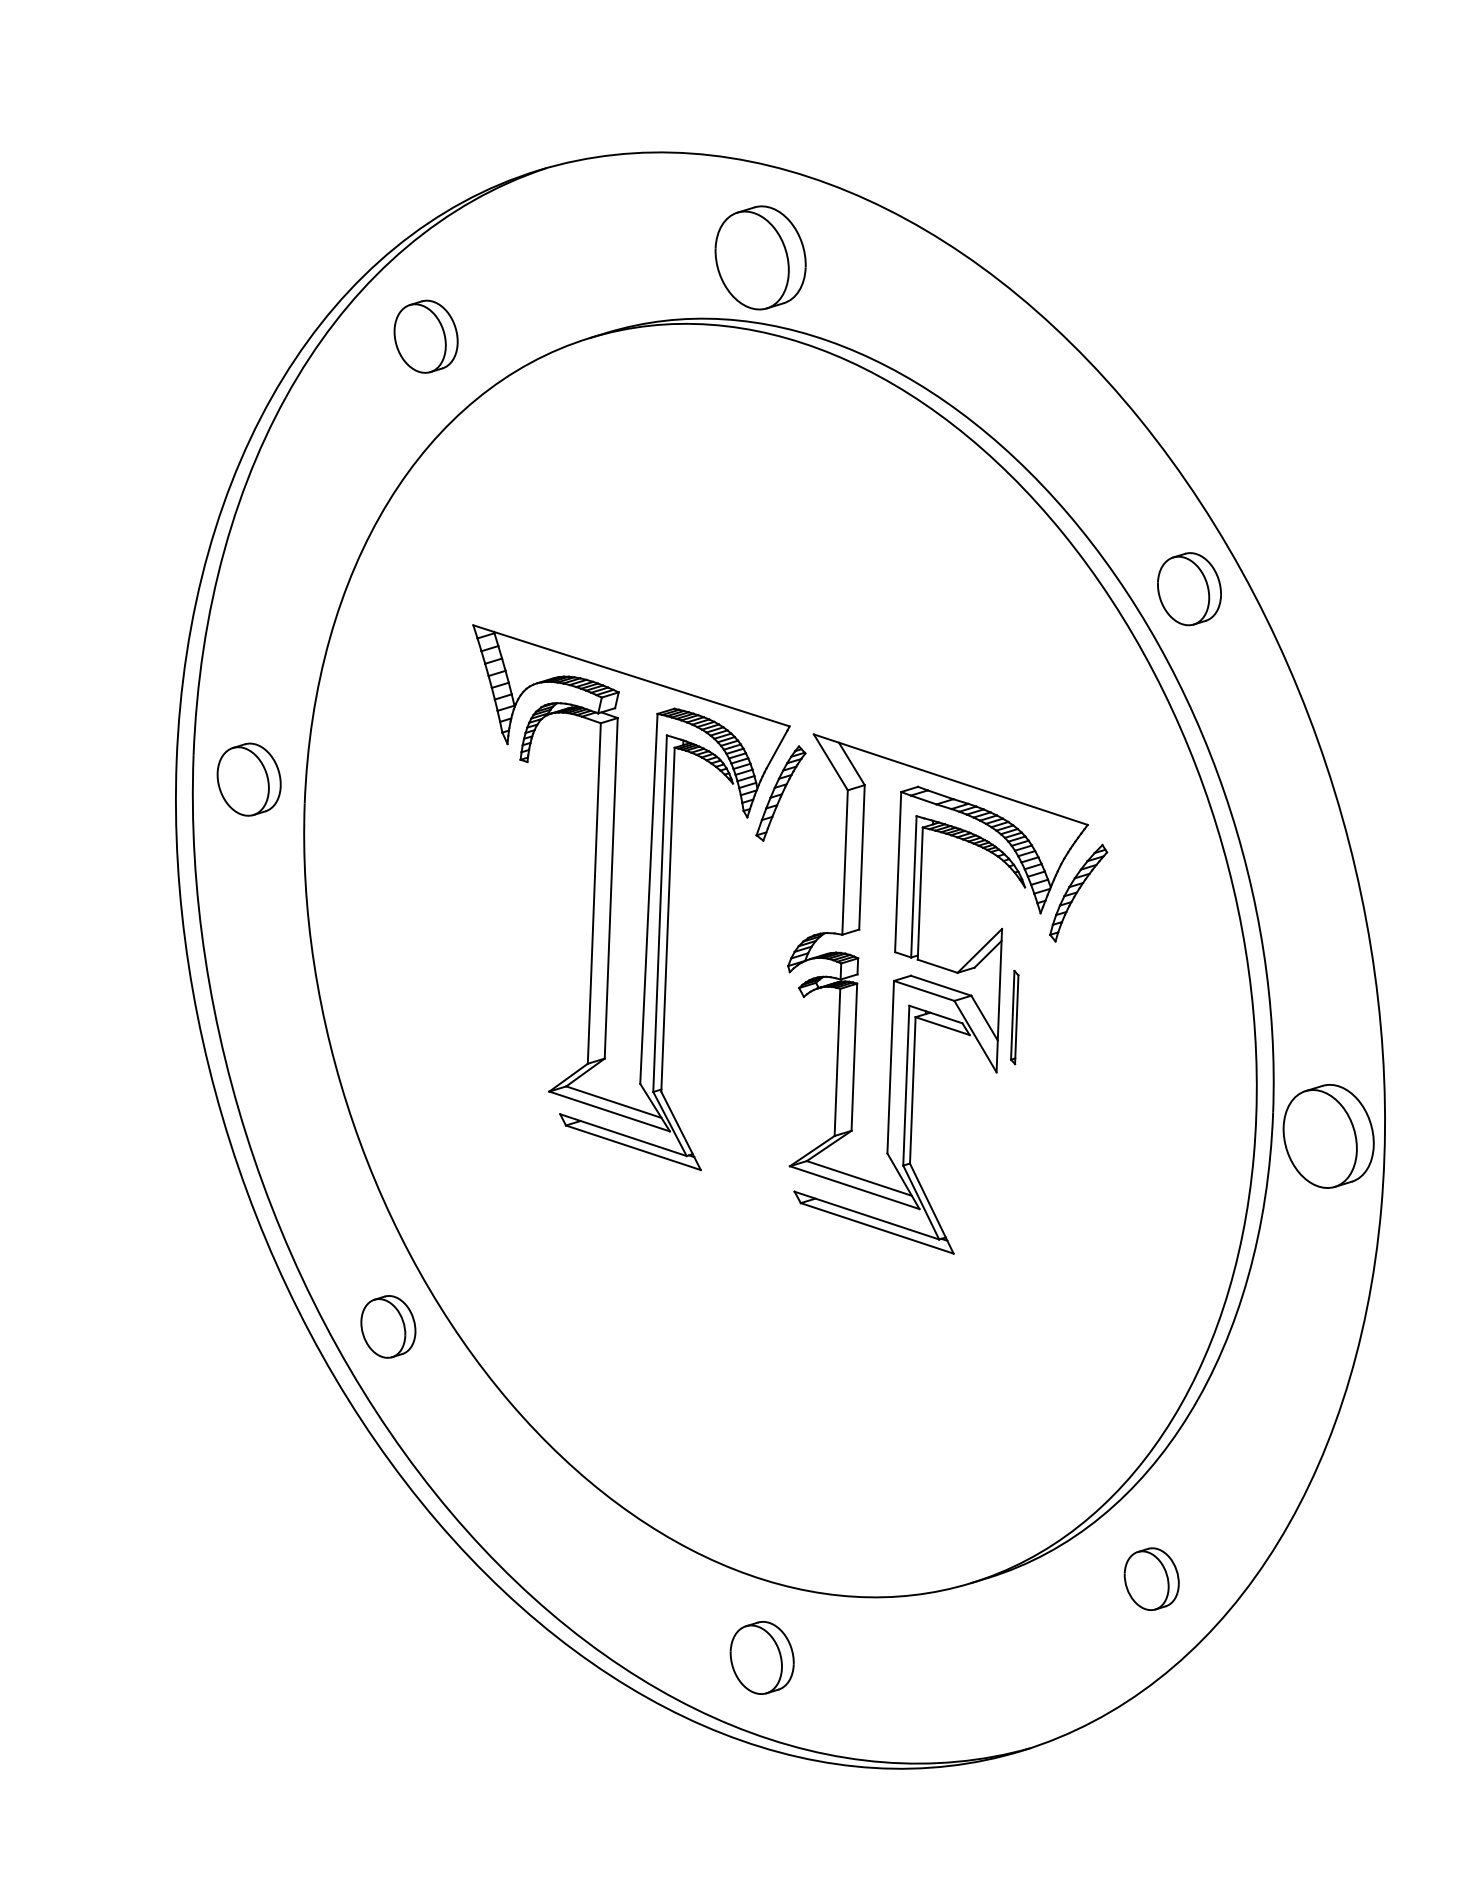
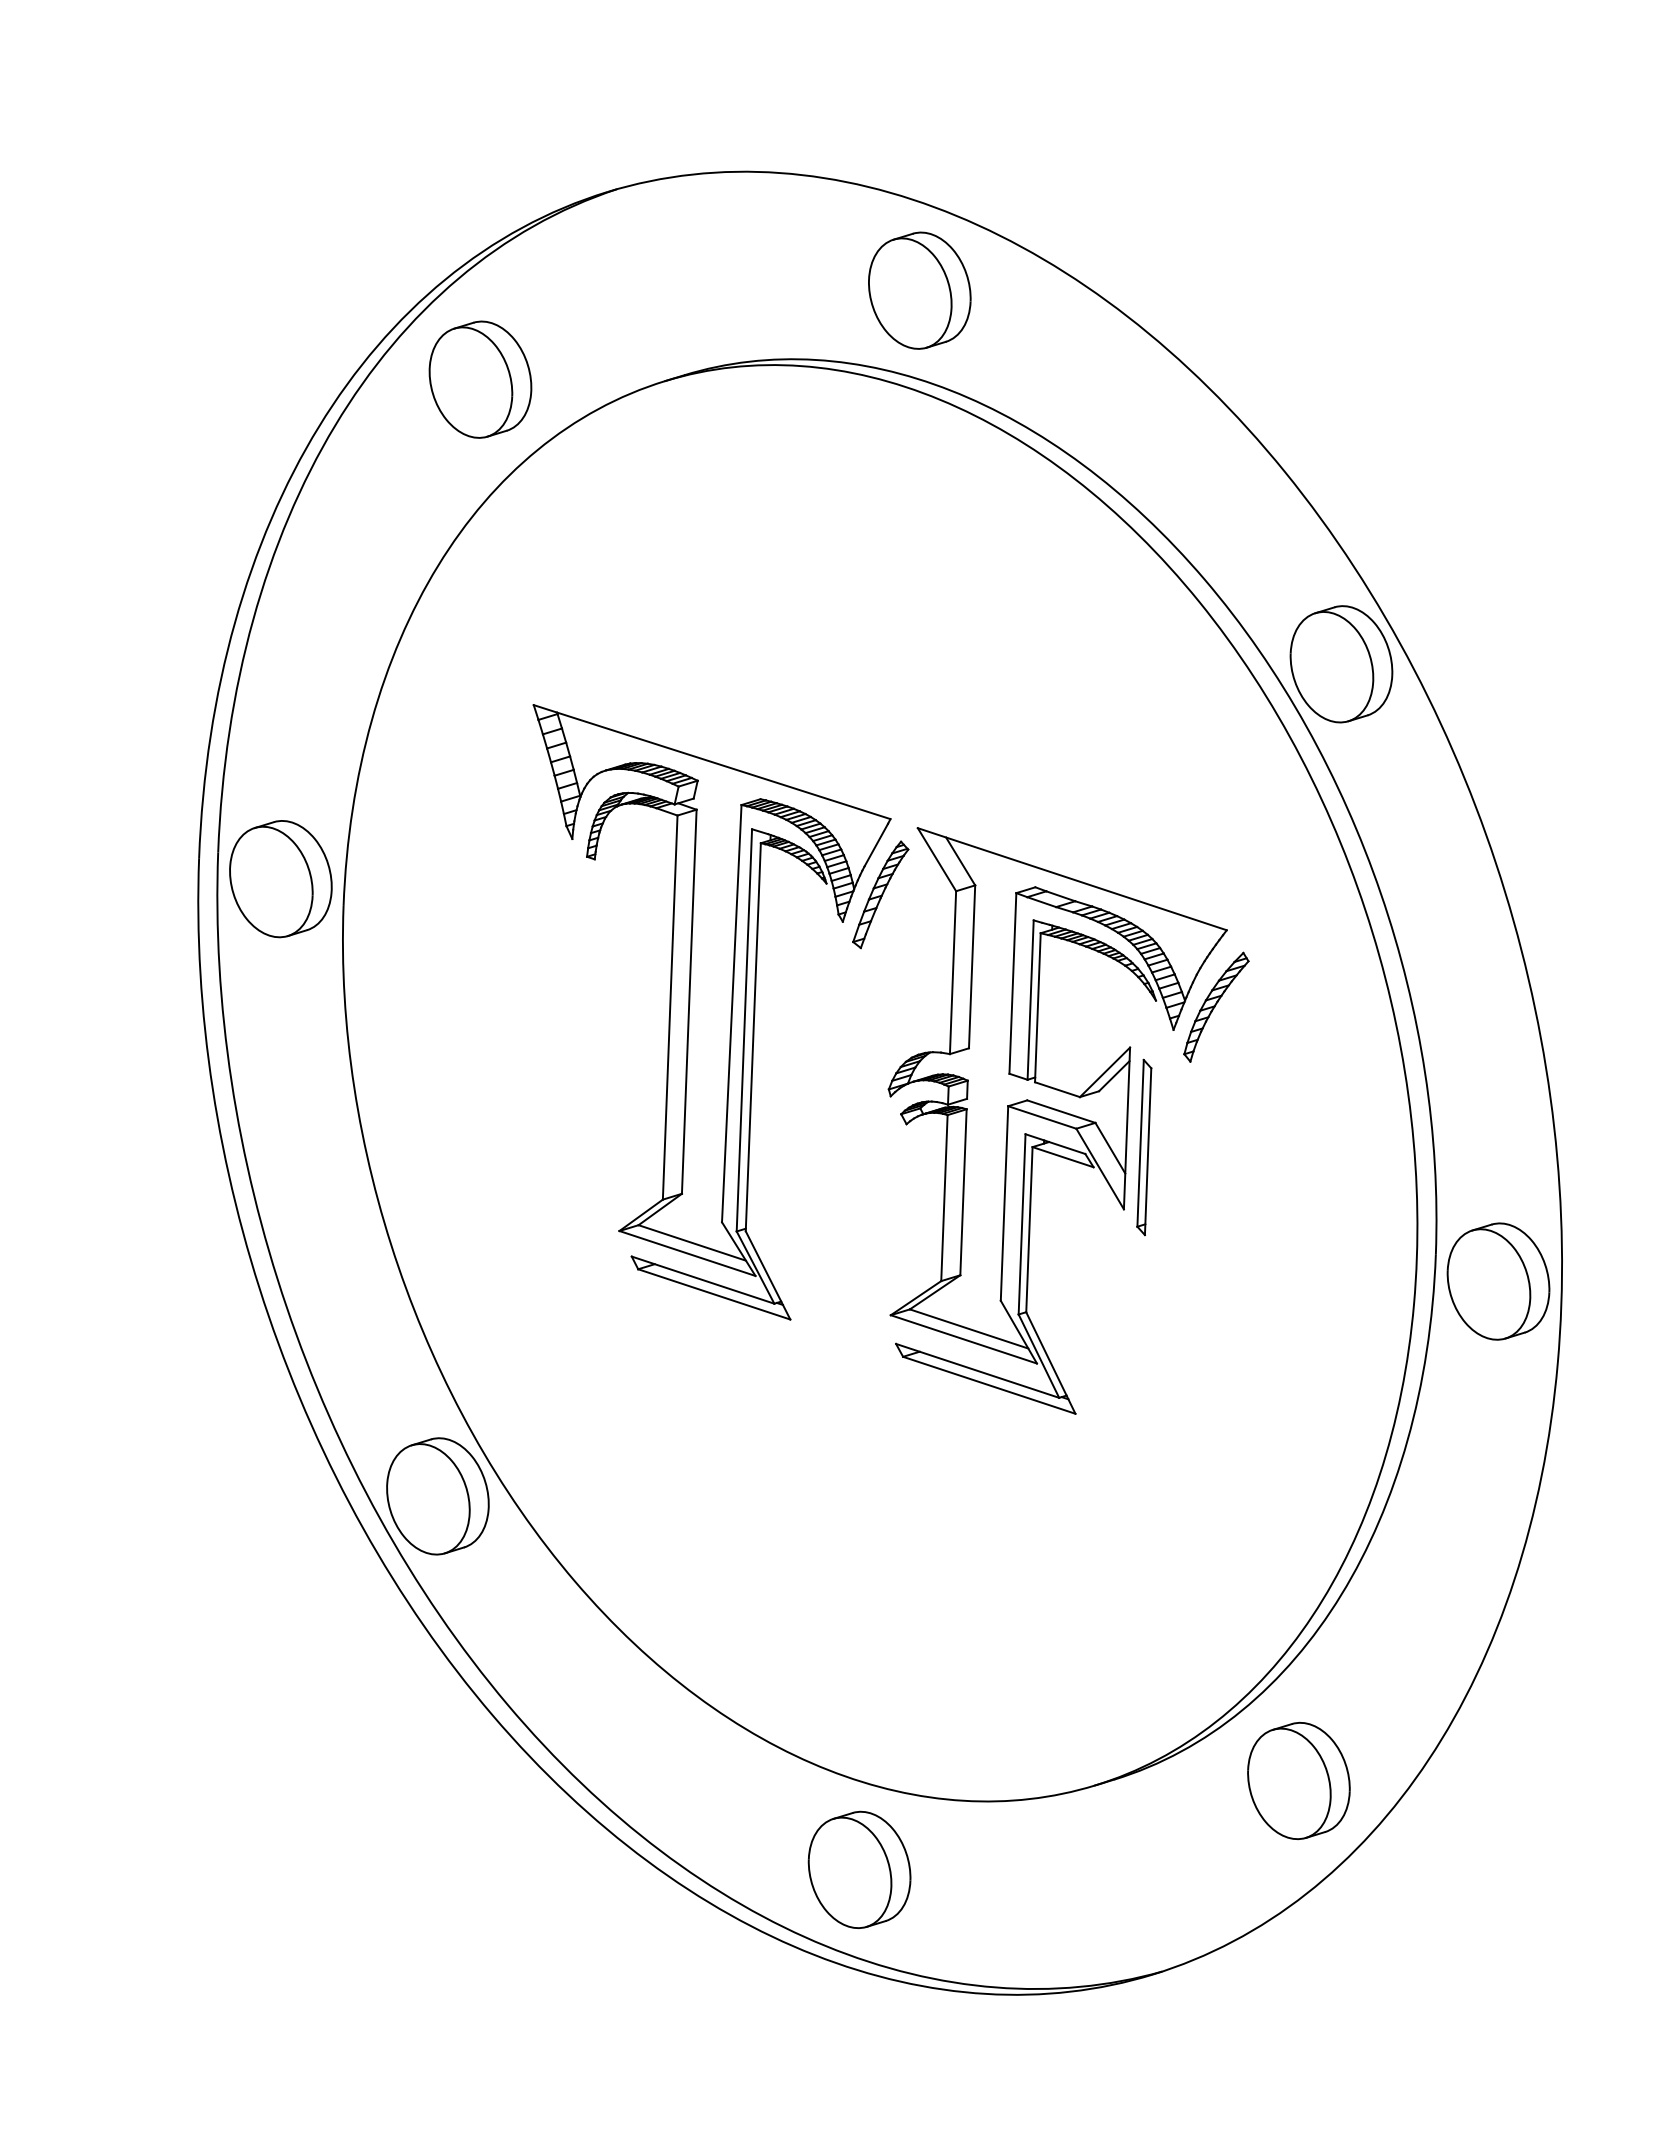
part: (760, 257) -> (919, 290), moved
part: (426, 336) -> (480, 379), size x1.43
part: (1189, 589) -> (1341, 664), size x1.43
part: (248, 779) -> (280, 879), size x1.43
part: (1014, 1017) -> (1144, 1147), size x1.67
part: (388, 1326) -> (437, 1496), size x1.67
part: (1151, 1578) -> (1298, 1780), size x1.67
part: (762, 1657) -> (859, 1869), size x1.43

